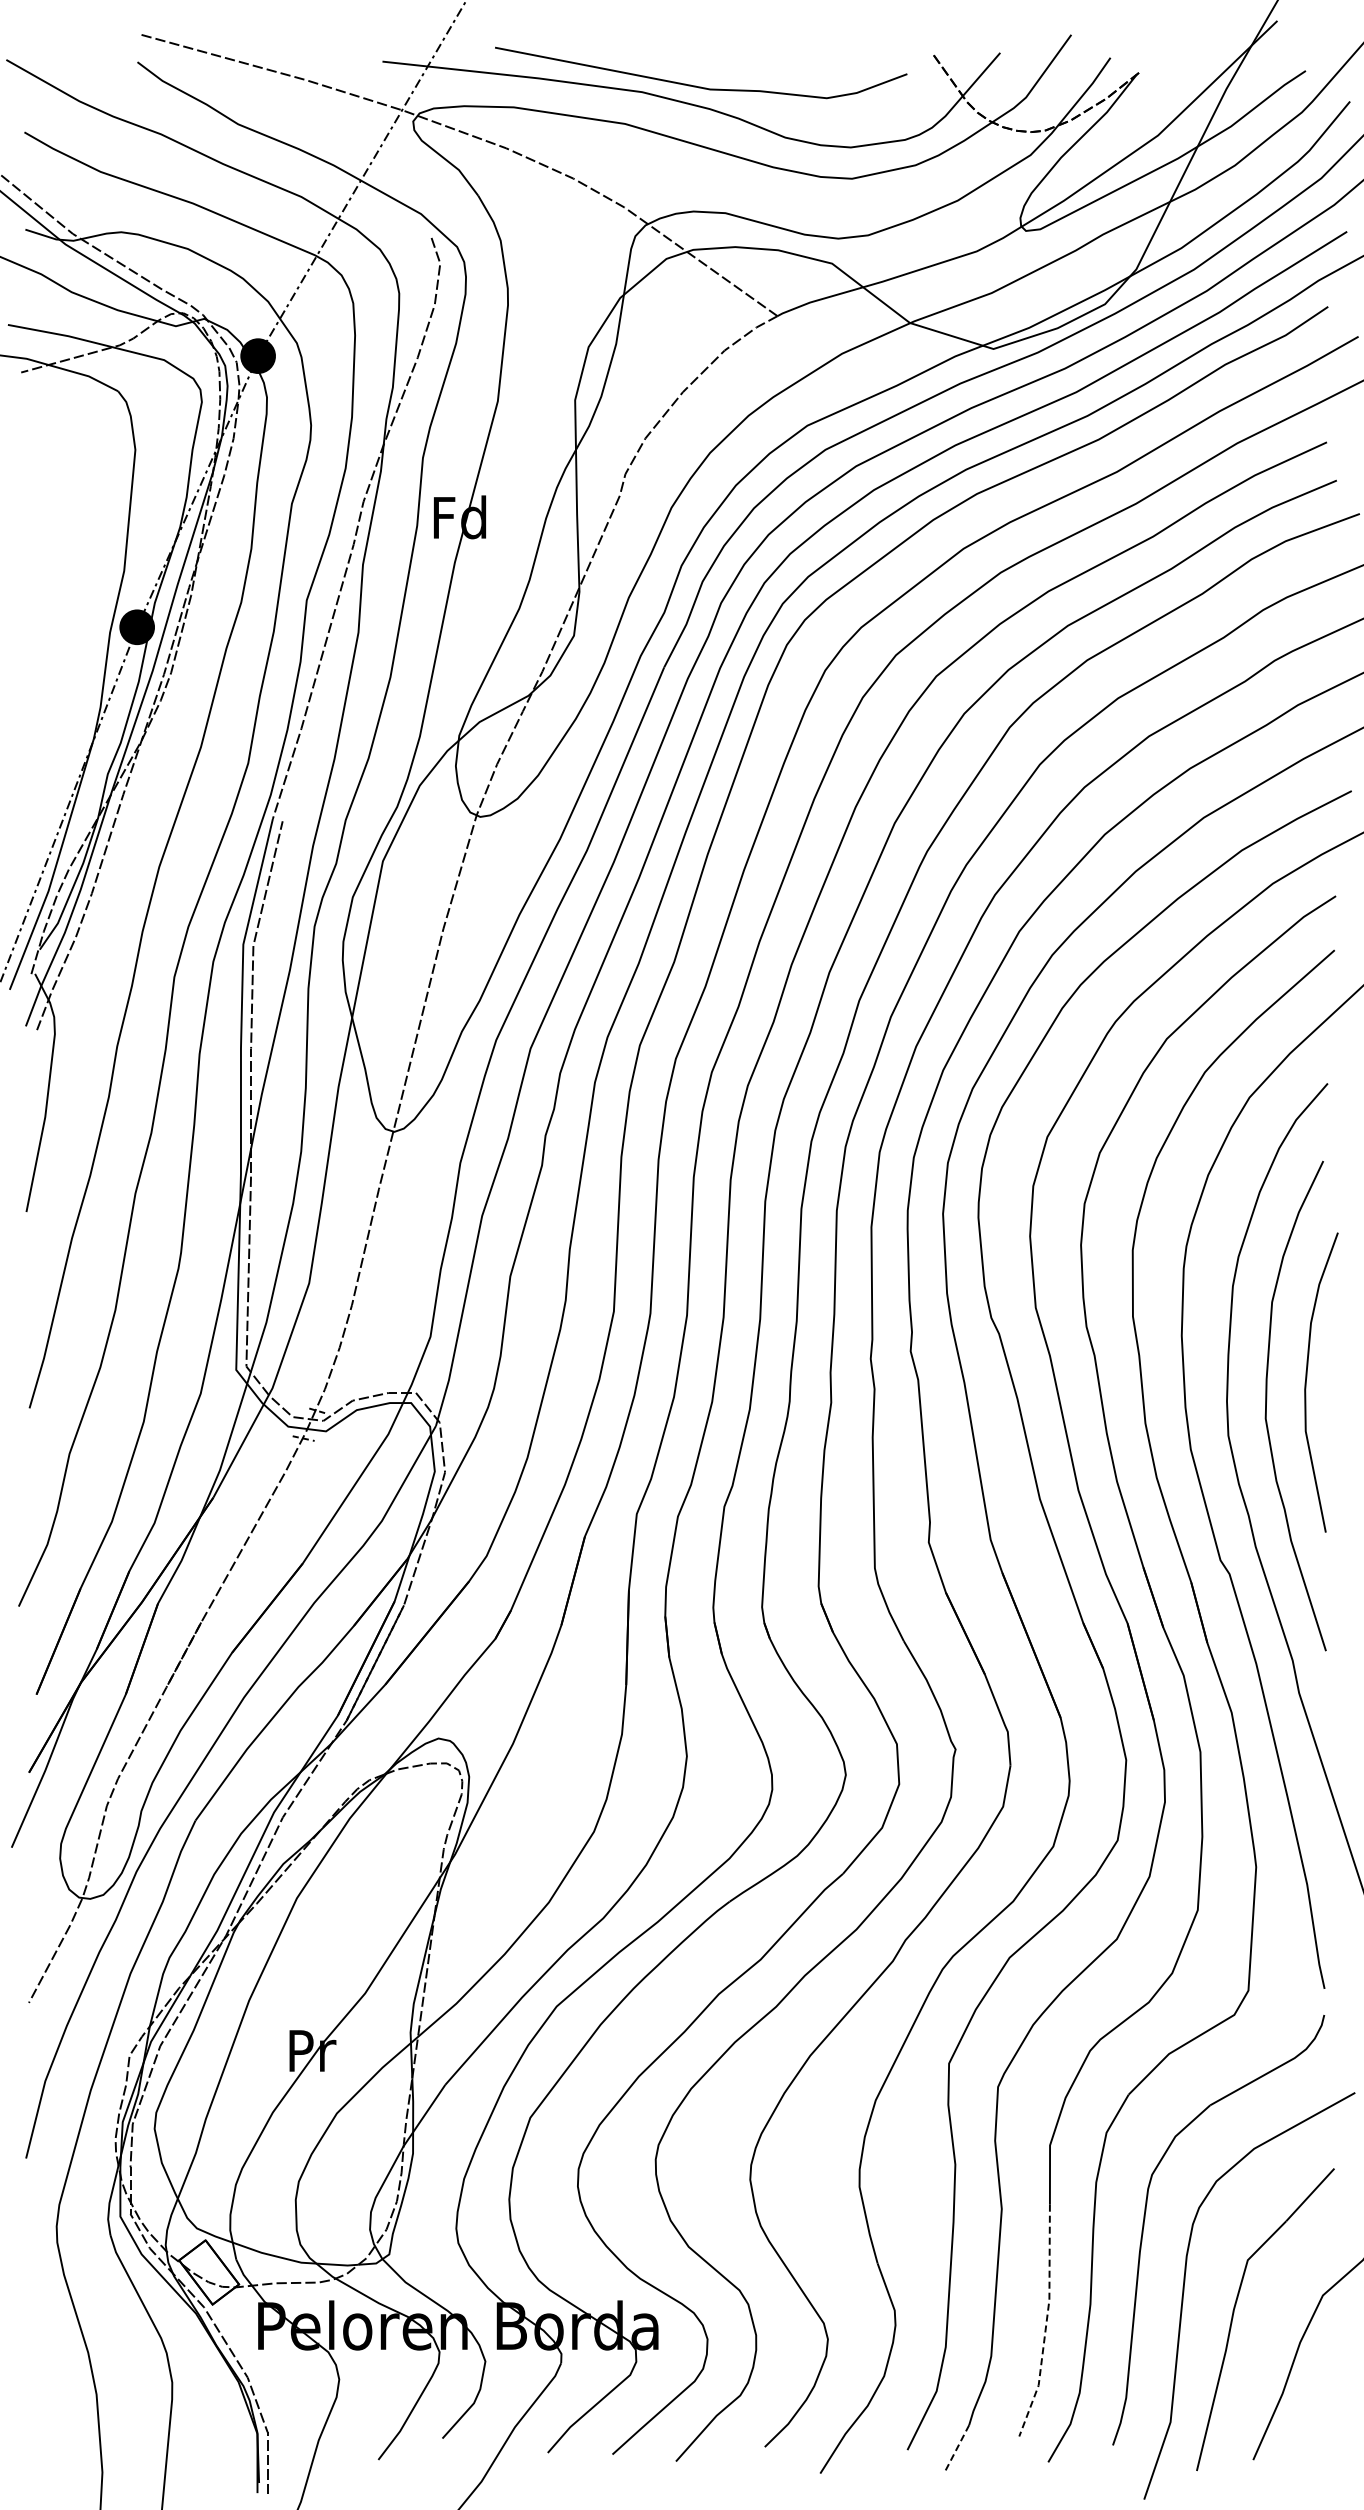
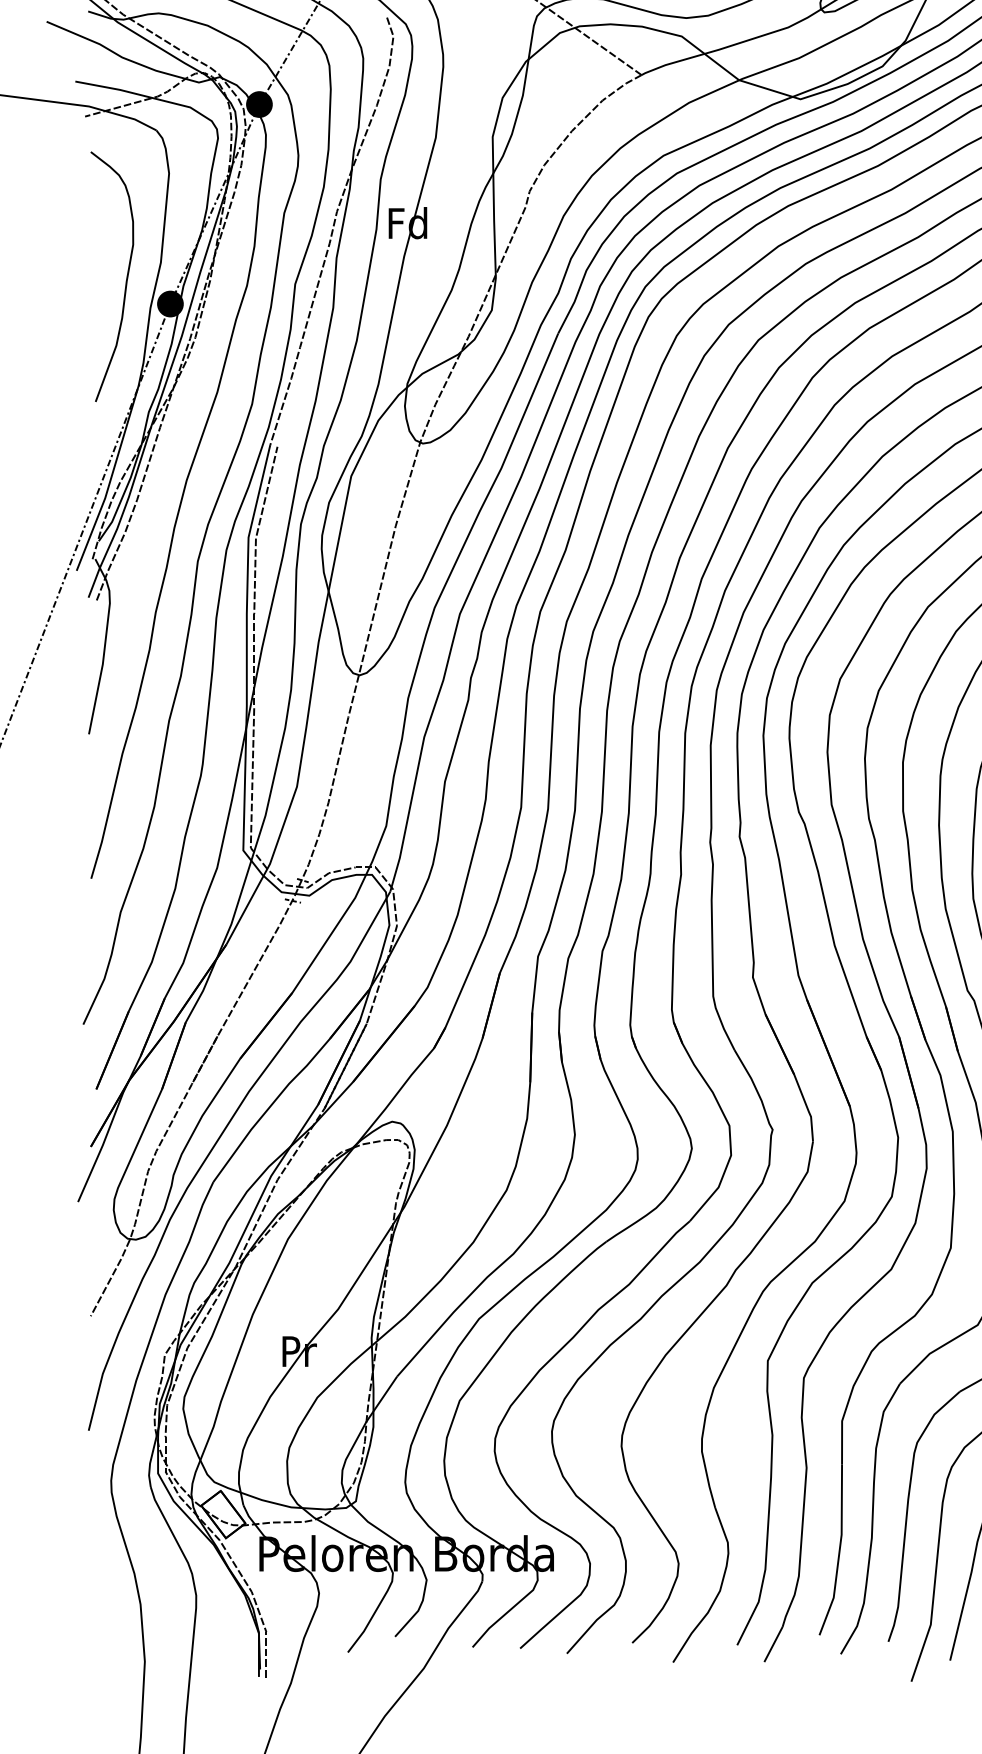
curve: (76, 596) -> (125, 281), added
line: (1046, 2322) -> (839, 1551), dashed -> solid
line: (956, 2449) -> (773, 1644), dashed -> solid

